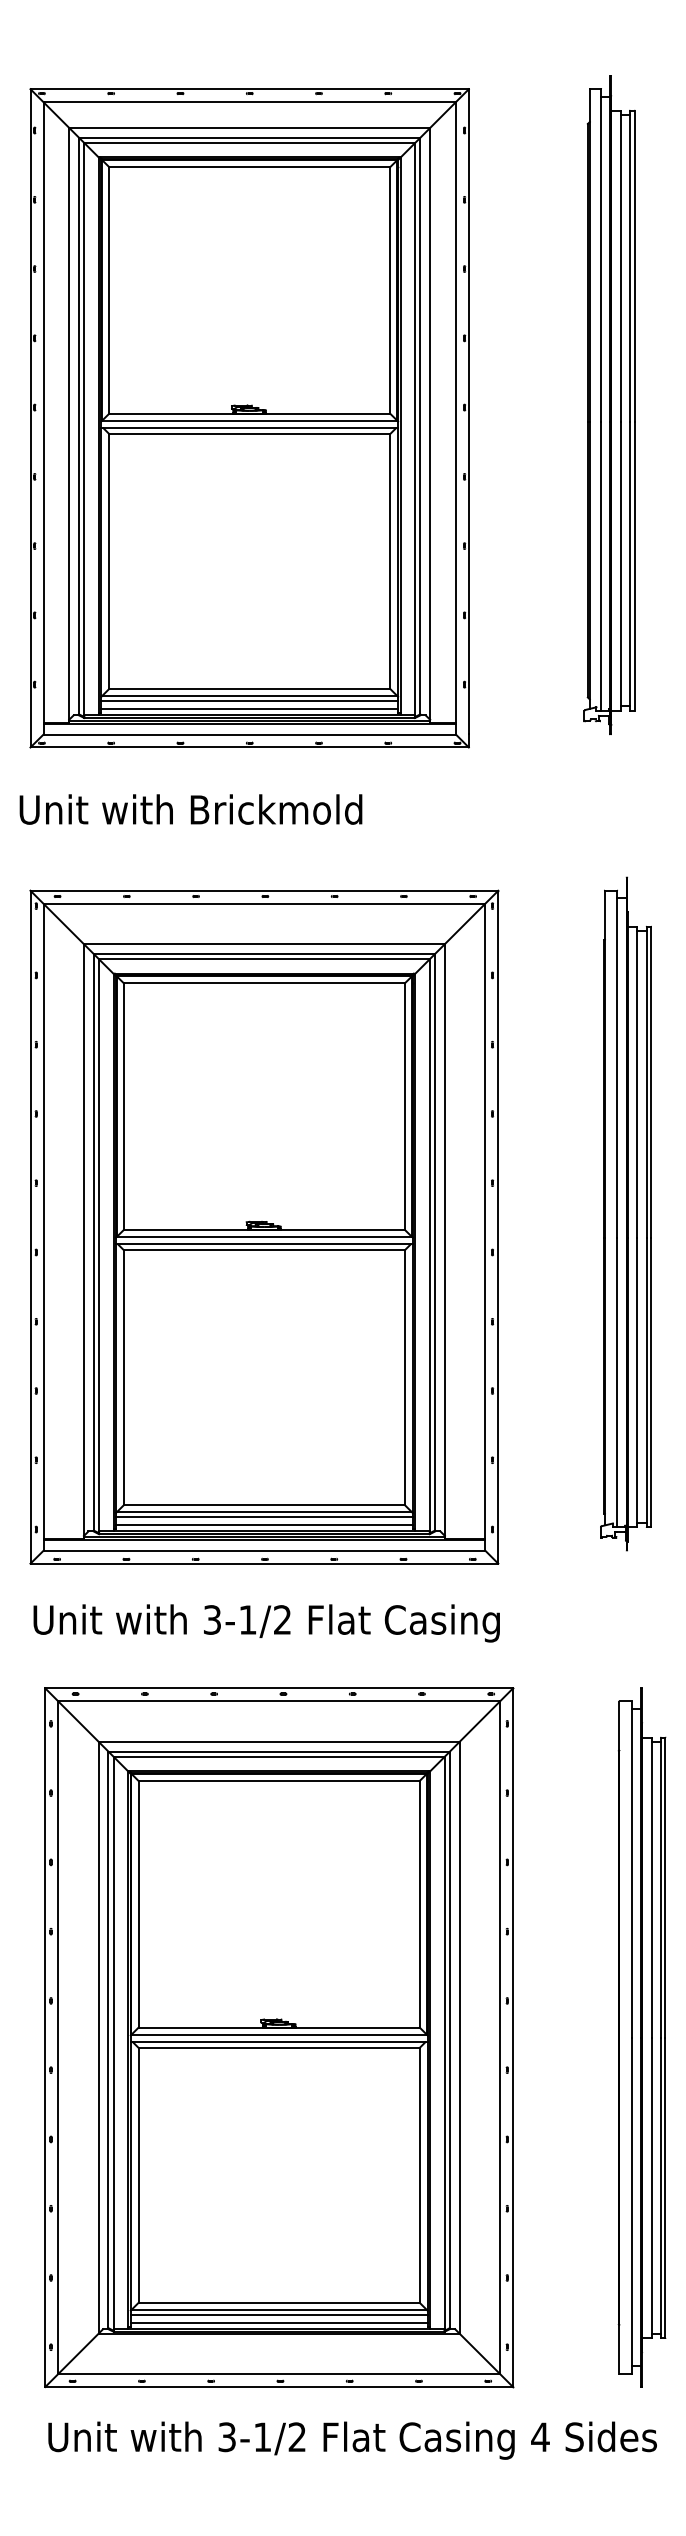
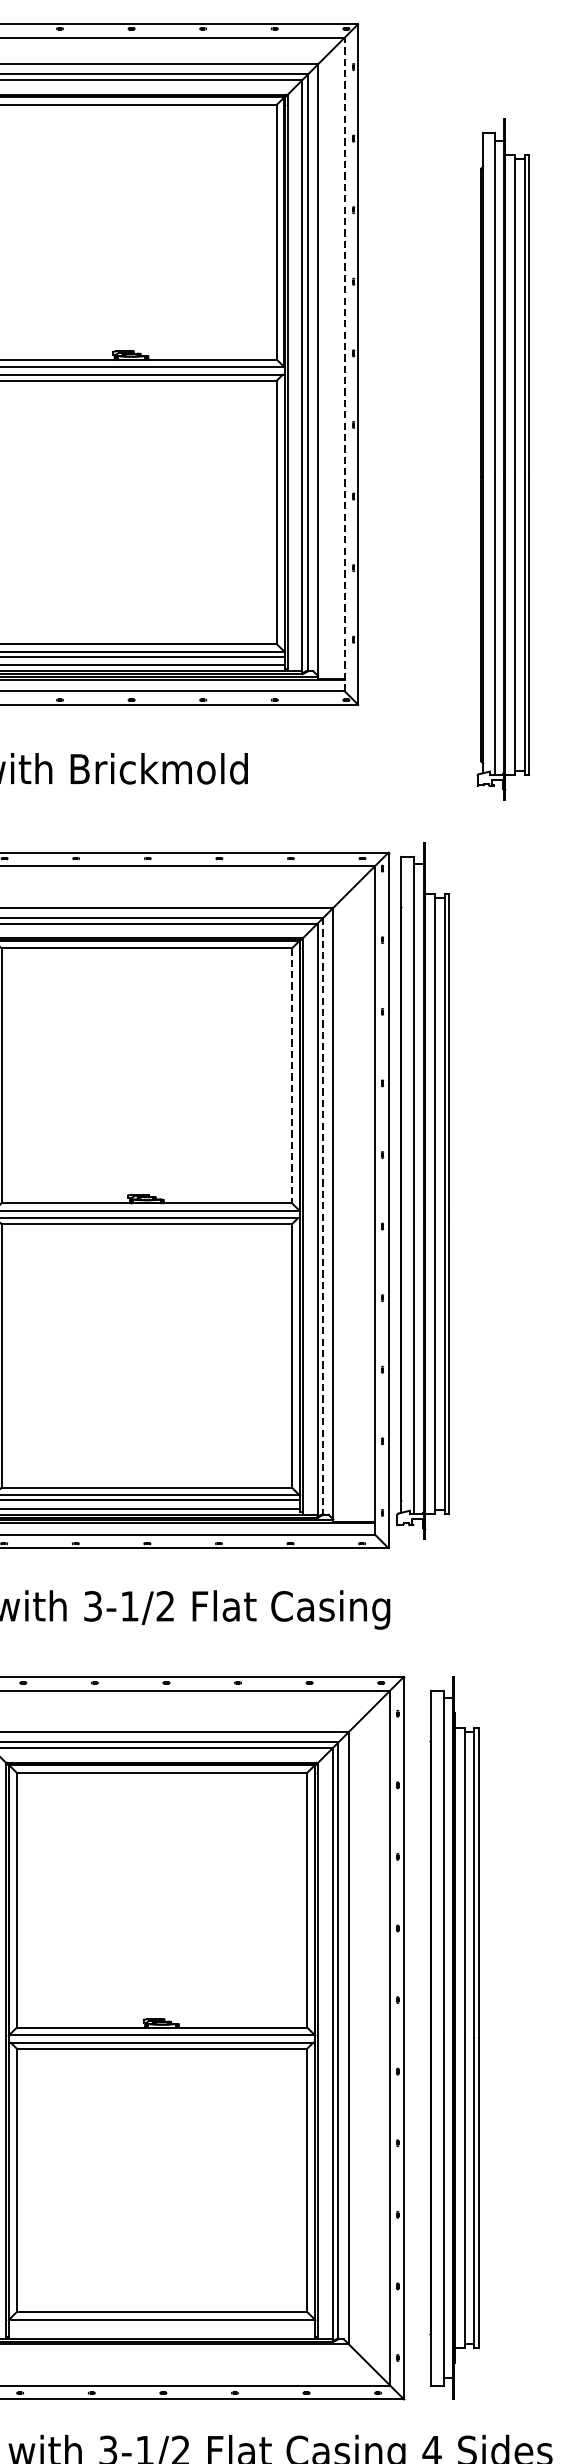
part: (609, 405) -> (503, 459), moved
line: (455, 417) -> (344, 363), solid -> dashed
line: (404, 1107) -> (291, 1076), solid -> dashed
part: (625, 1213) -> (422, 1190), moved
line: (435, 1242) -> (323, 1216), solid -> dashed
part: (641, 2037) -> (453, 2037), moved
line: (278, 2314) -> (161, 2324), removed
line: (278, 2323) -> (161, 2333), removed

